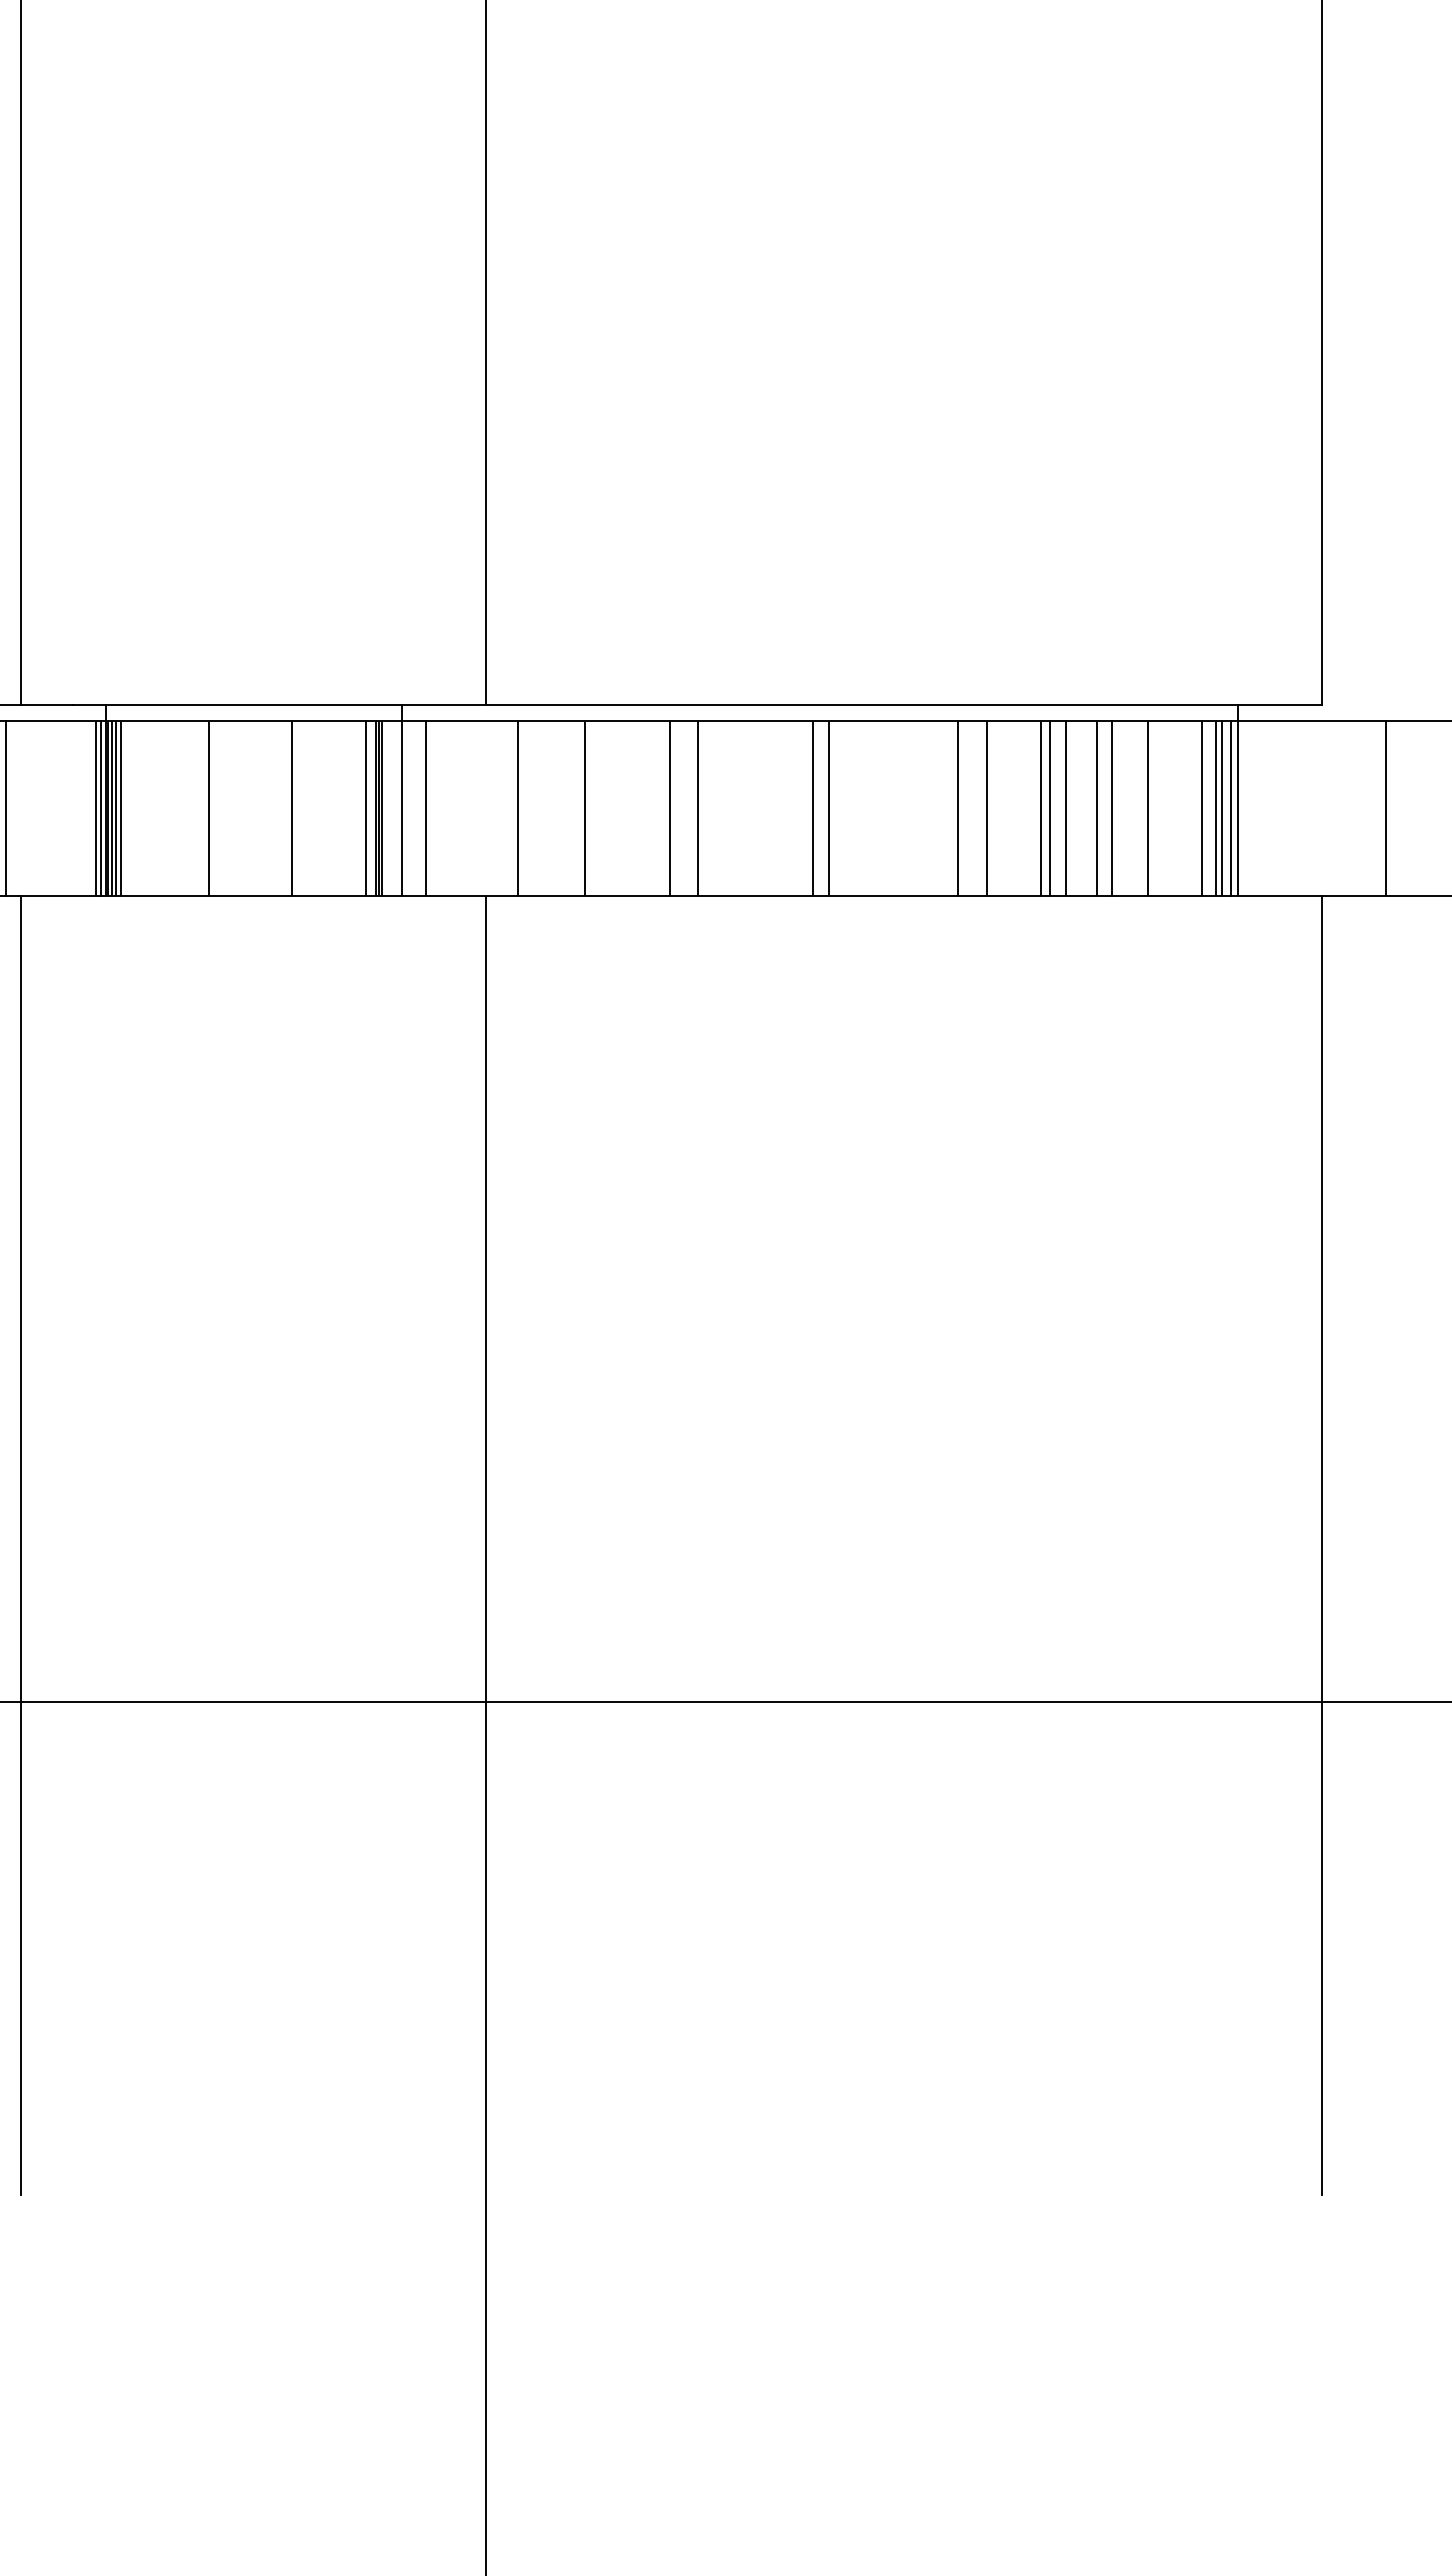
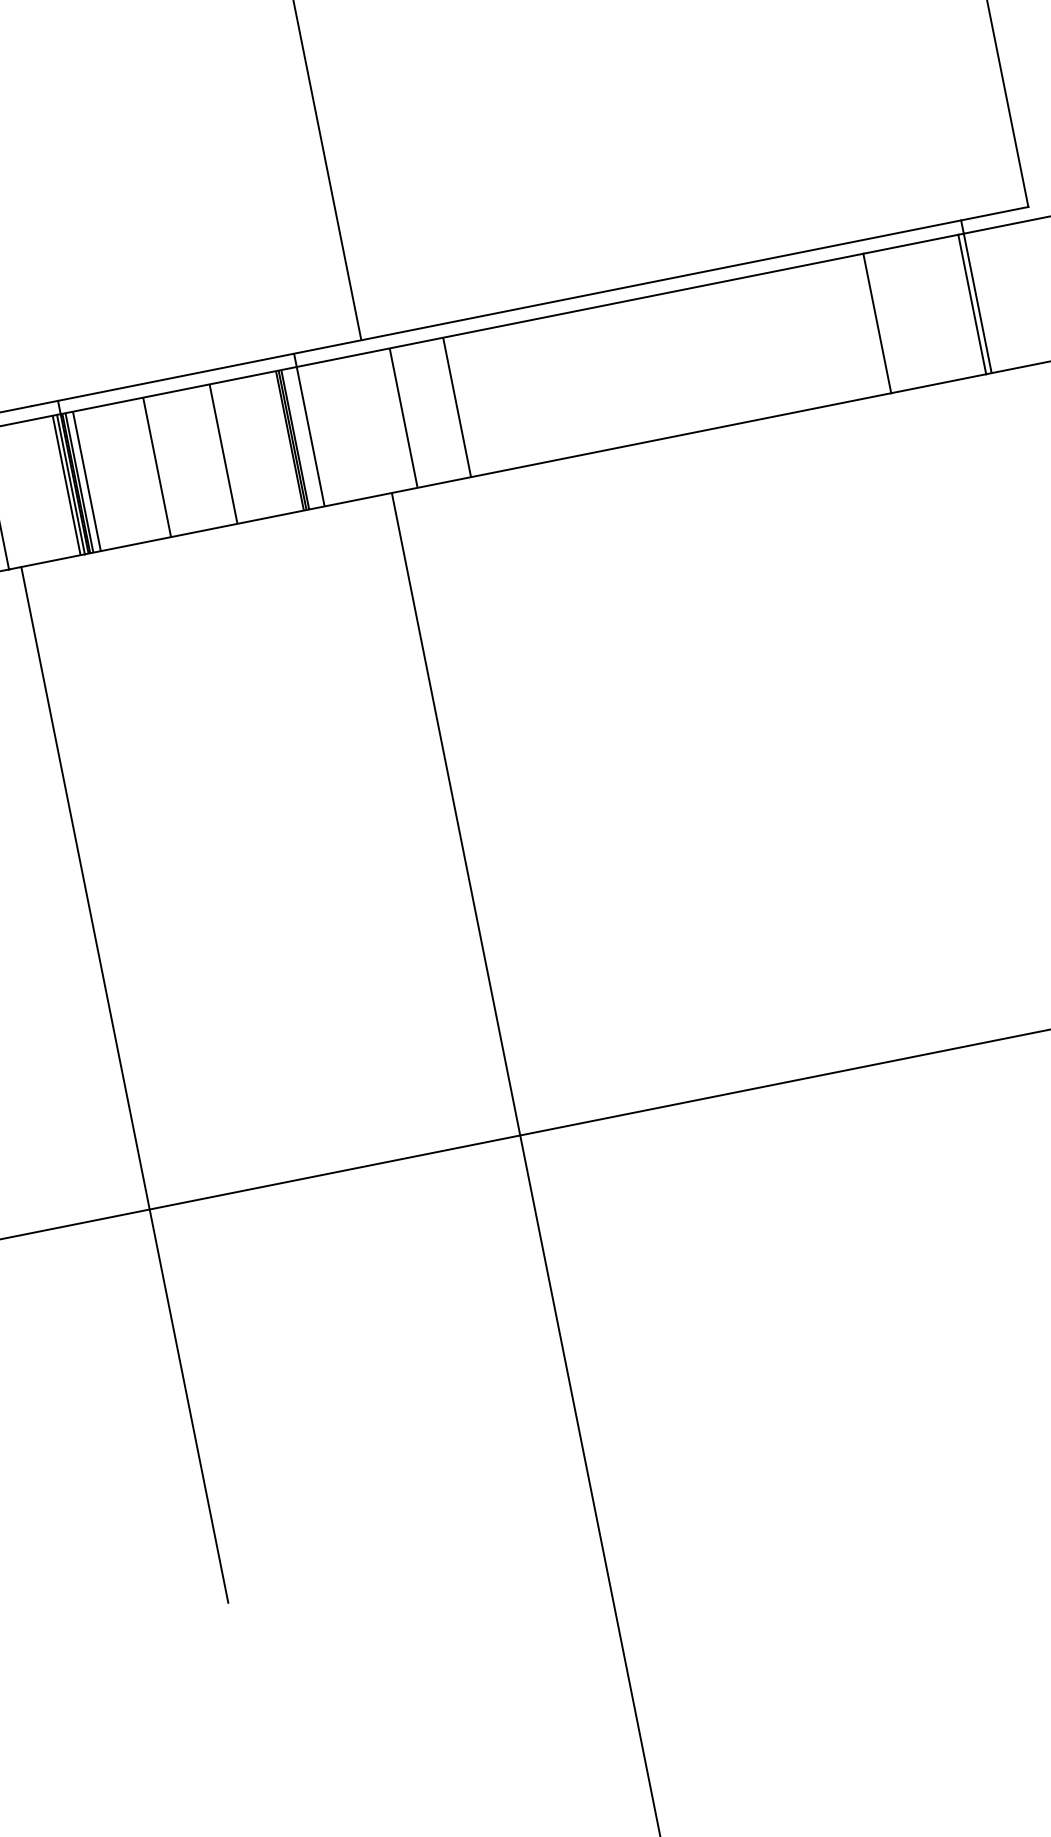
line: (115, 808) -> (82, 482), removed
line: (366, 808) -> (282, 442), removed
line: (425, 808) -> (329, 432), removed
line: (670, 808) -> (525, 393), removed
line: (698, 808) -> (547, 389), removed
line: (812, 808) -> (638, 371), removed
line: (828, 808) -> (651, 368), removed
line: (958, 808) -> (754, 347), removed
line: (986, 808) -> (777, 343), removed
line: (1041, 808) -> (821, 334), removed
line: (1049, 808) -> (827, 333), removed
line: (1065, 808) -> (840, 330), removed
line: (1096, 808) -> (864, 325), removed
line: (1148, 808) -> (906, 317), removed
line: (1202, 808) -> (949, 308), removed
line: (1215, 808) -> (959, 306), removed
line: (1222, 808) -> (965, 305), removed

